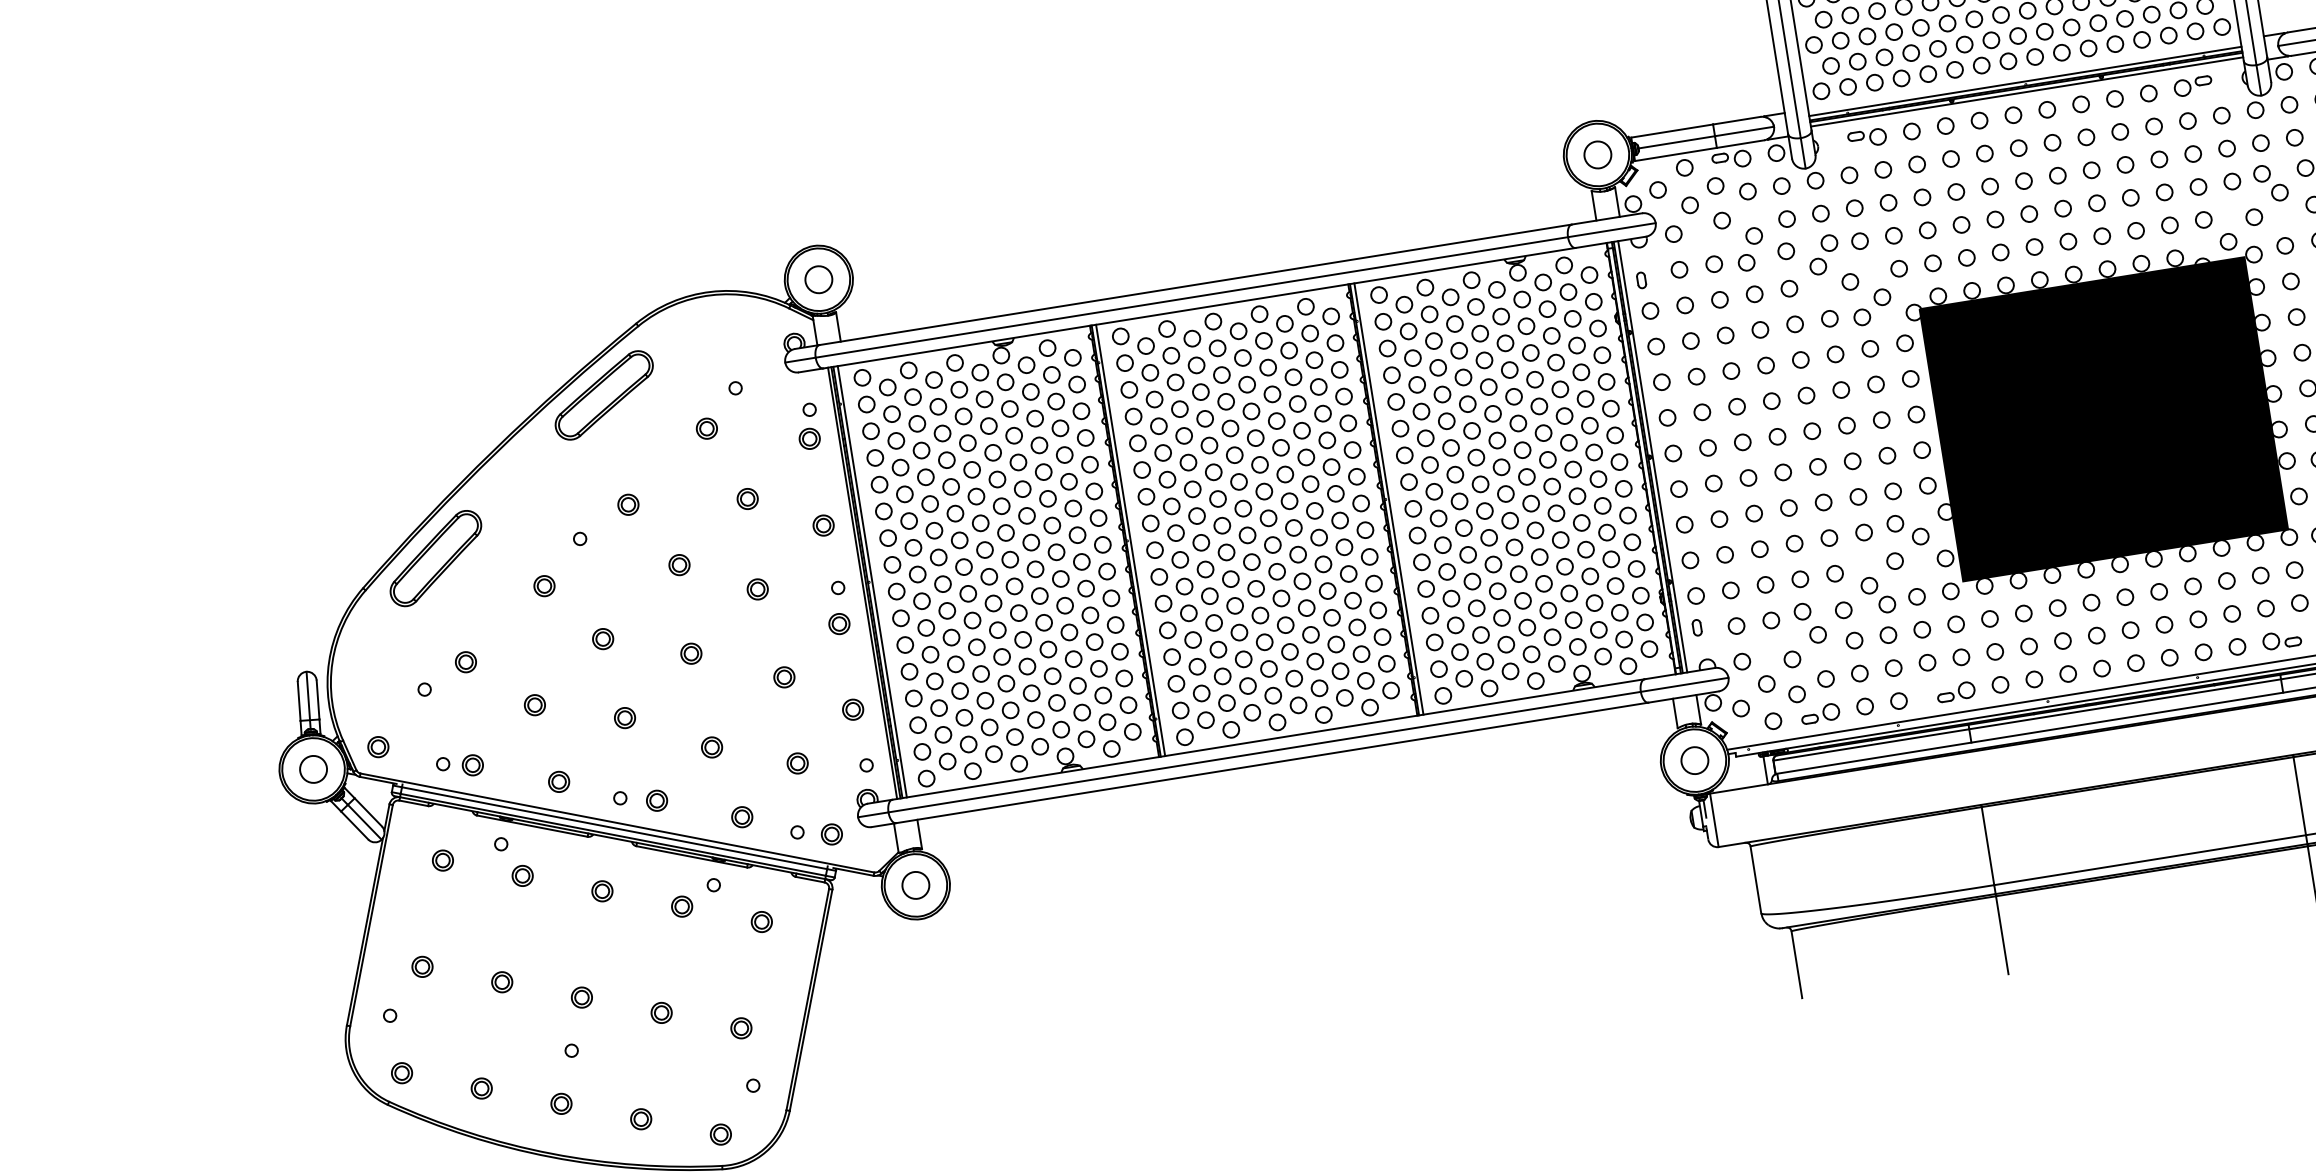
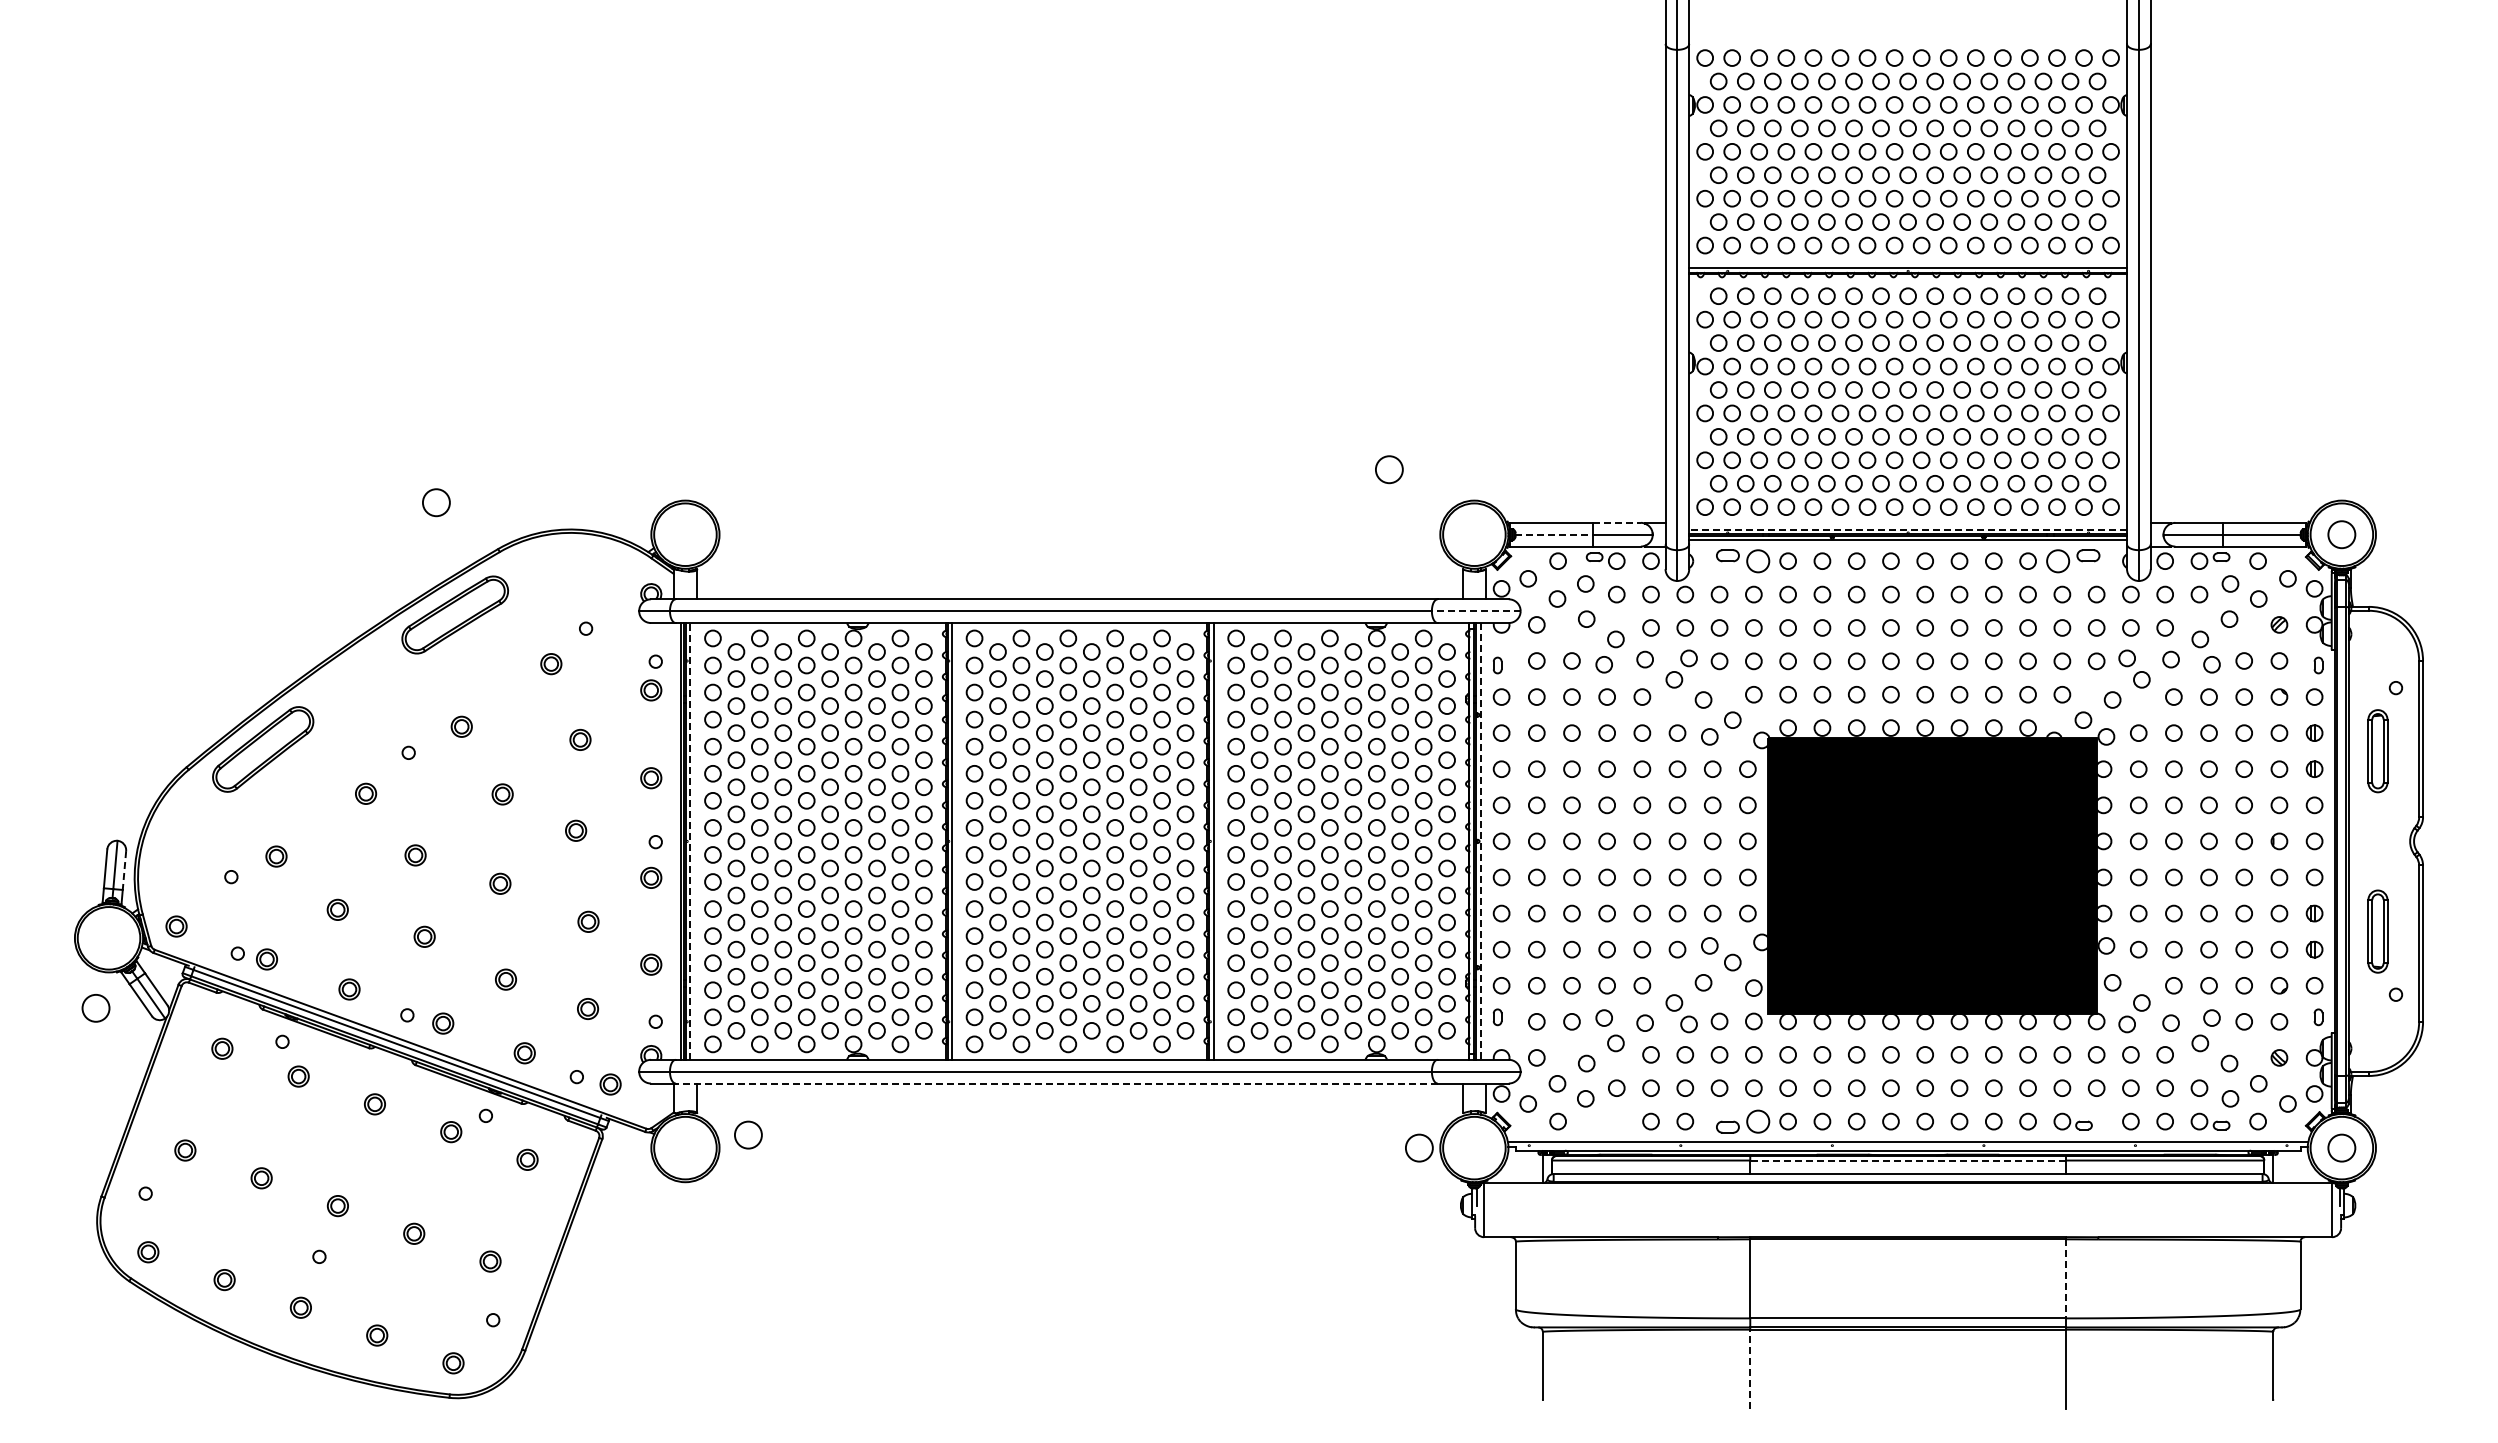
line: (2025, 81) -> (1908, 529), solid -> dashed
part: (2192, 85) -> (2072, 560), size x1.4
line: (1736, 120) -> (1616, 522), solid -> dashed
part: (1866, 138) -> (1742, 560), size x1.4
line: (1676, 142) -> (1554, 534), solid -> dashed
circle: (1597, 154) -> (1389, 469), moved
line: (1611, 230) -> (1475, 611), solid -> dashed
circle: (818, 279) -> (436, 502), moved
line: (1652, 456) -> (1480, 841), solid -> dashed
line: (872, 580) -> (690, 840), solid -> dashed
part: (1955, 691) -> (1742, 1121), size x1.4
line: (318, 700) -> (124, 870), solid -> dashed
line: (2125, 704) -> (1908, 1160), solid -> dashed
part: (1820, 713) -> (1605, 1121), removed
circle: (1694, 760) -> (1419, 1147), moved
line: (1272, 762) -> (1056, 1083), solid -> dashed
circle: (313, 769) -> (95, 1008), moved
line: (2299, 795) -> (2065, 1278), solid -> dashed
circle: (915, 884) -> (748, 1134), moved
line: (2002, 934) -> (1750, 1368), solid -> dashed

